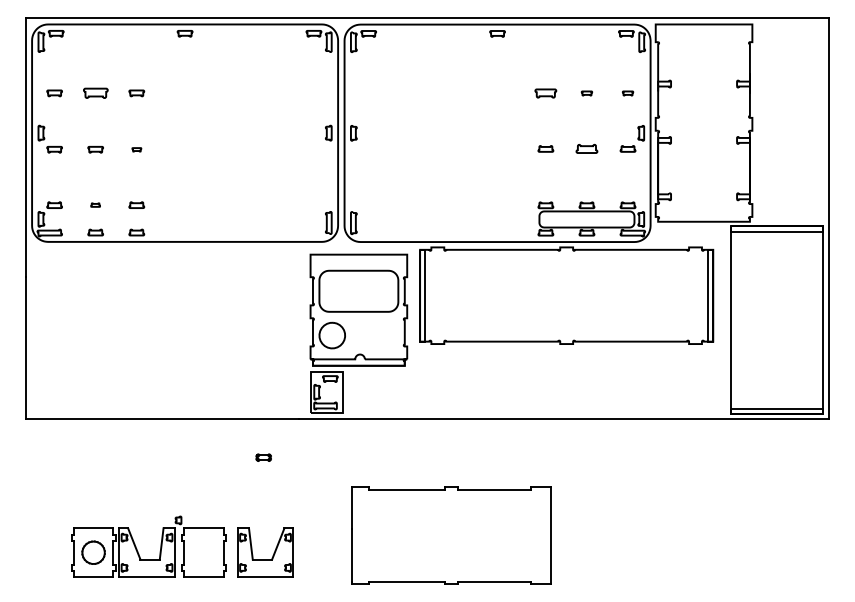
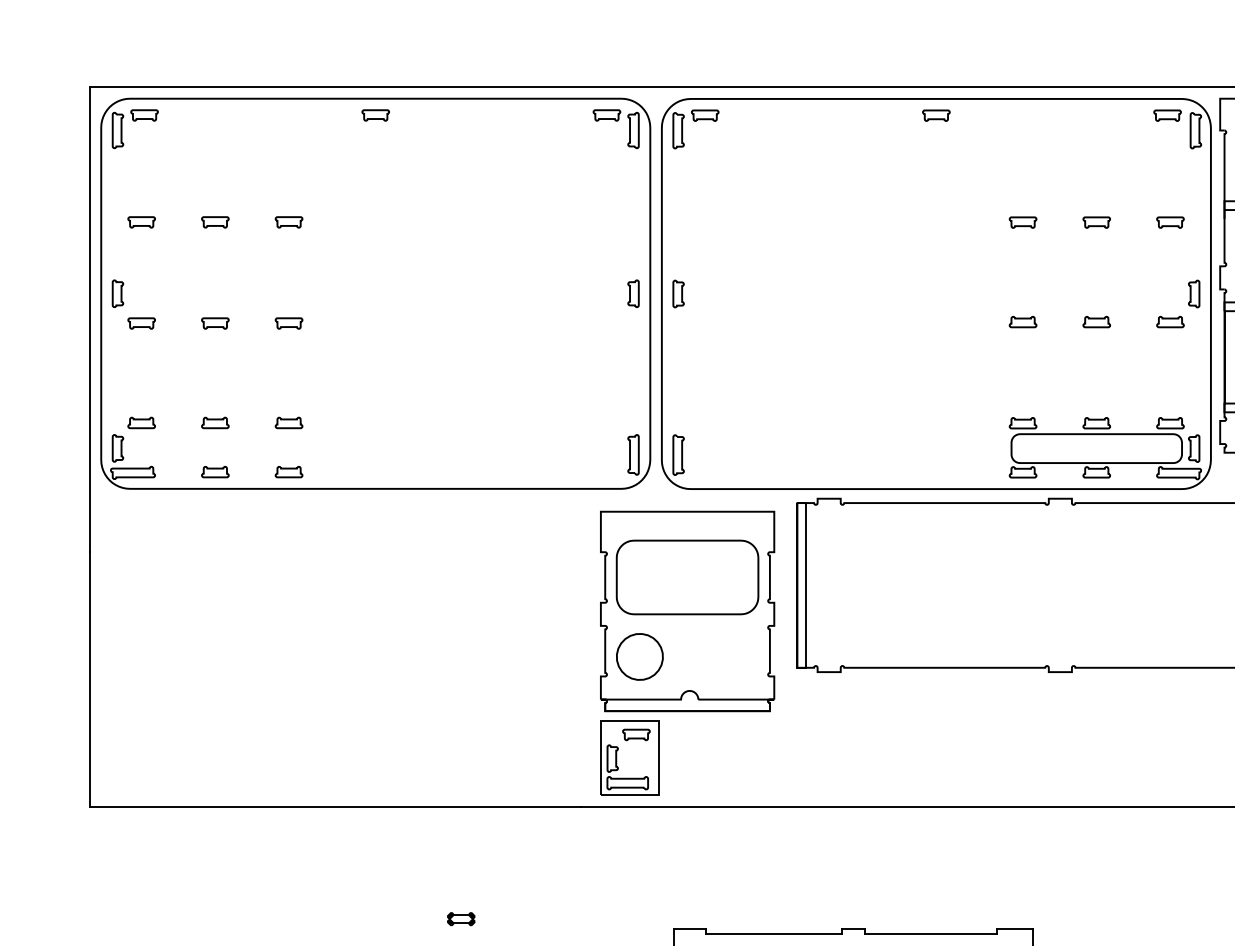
part: (95, 93) -> (215, 222), size x0.62
part: (545, 93) -> (1022, 222), size x0.71
part: (586, 93) -> (1095, 222), size x1.43
part: (627, 93) -> (1169, 222), size x1.43
part: (586, 148) -> (1095, 321), size x0.71
part: (136, 149) -> (288, 323), size x1.67
part: (95, 204) -> (215, 421), size x1.67
part: (263, 457) -> (460, 918), moved

